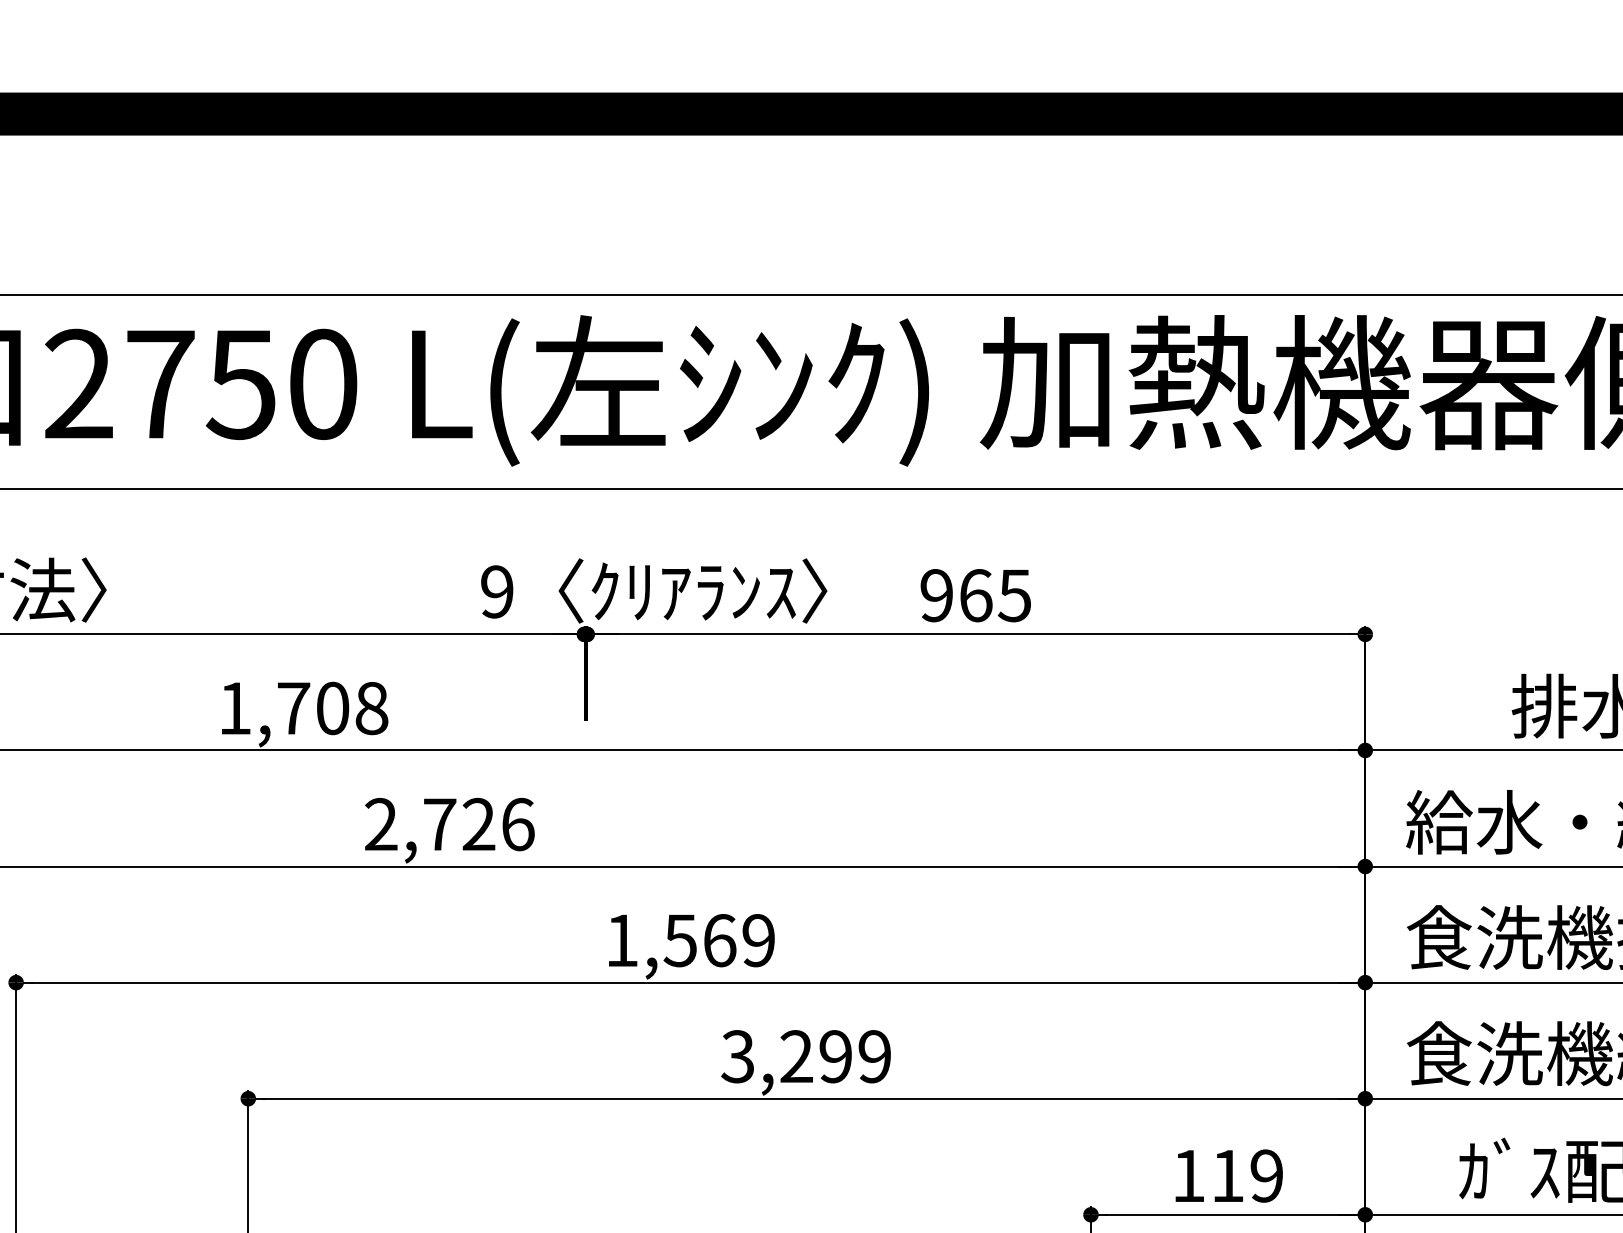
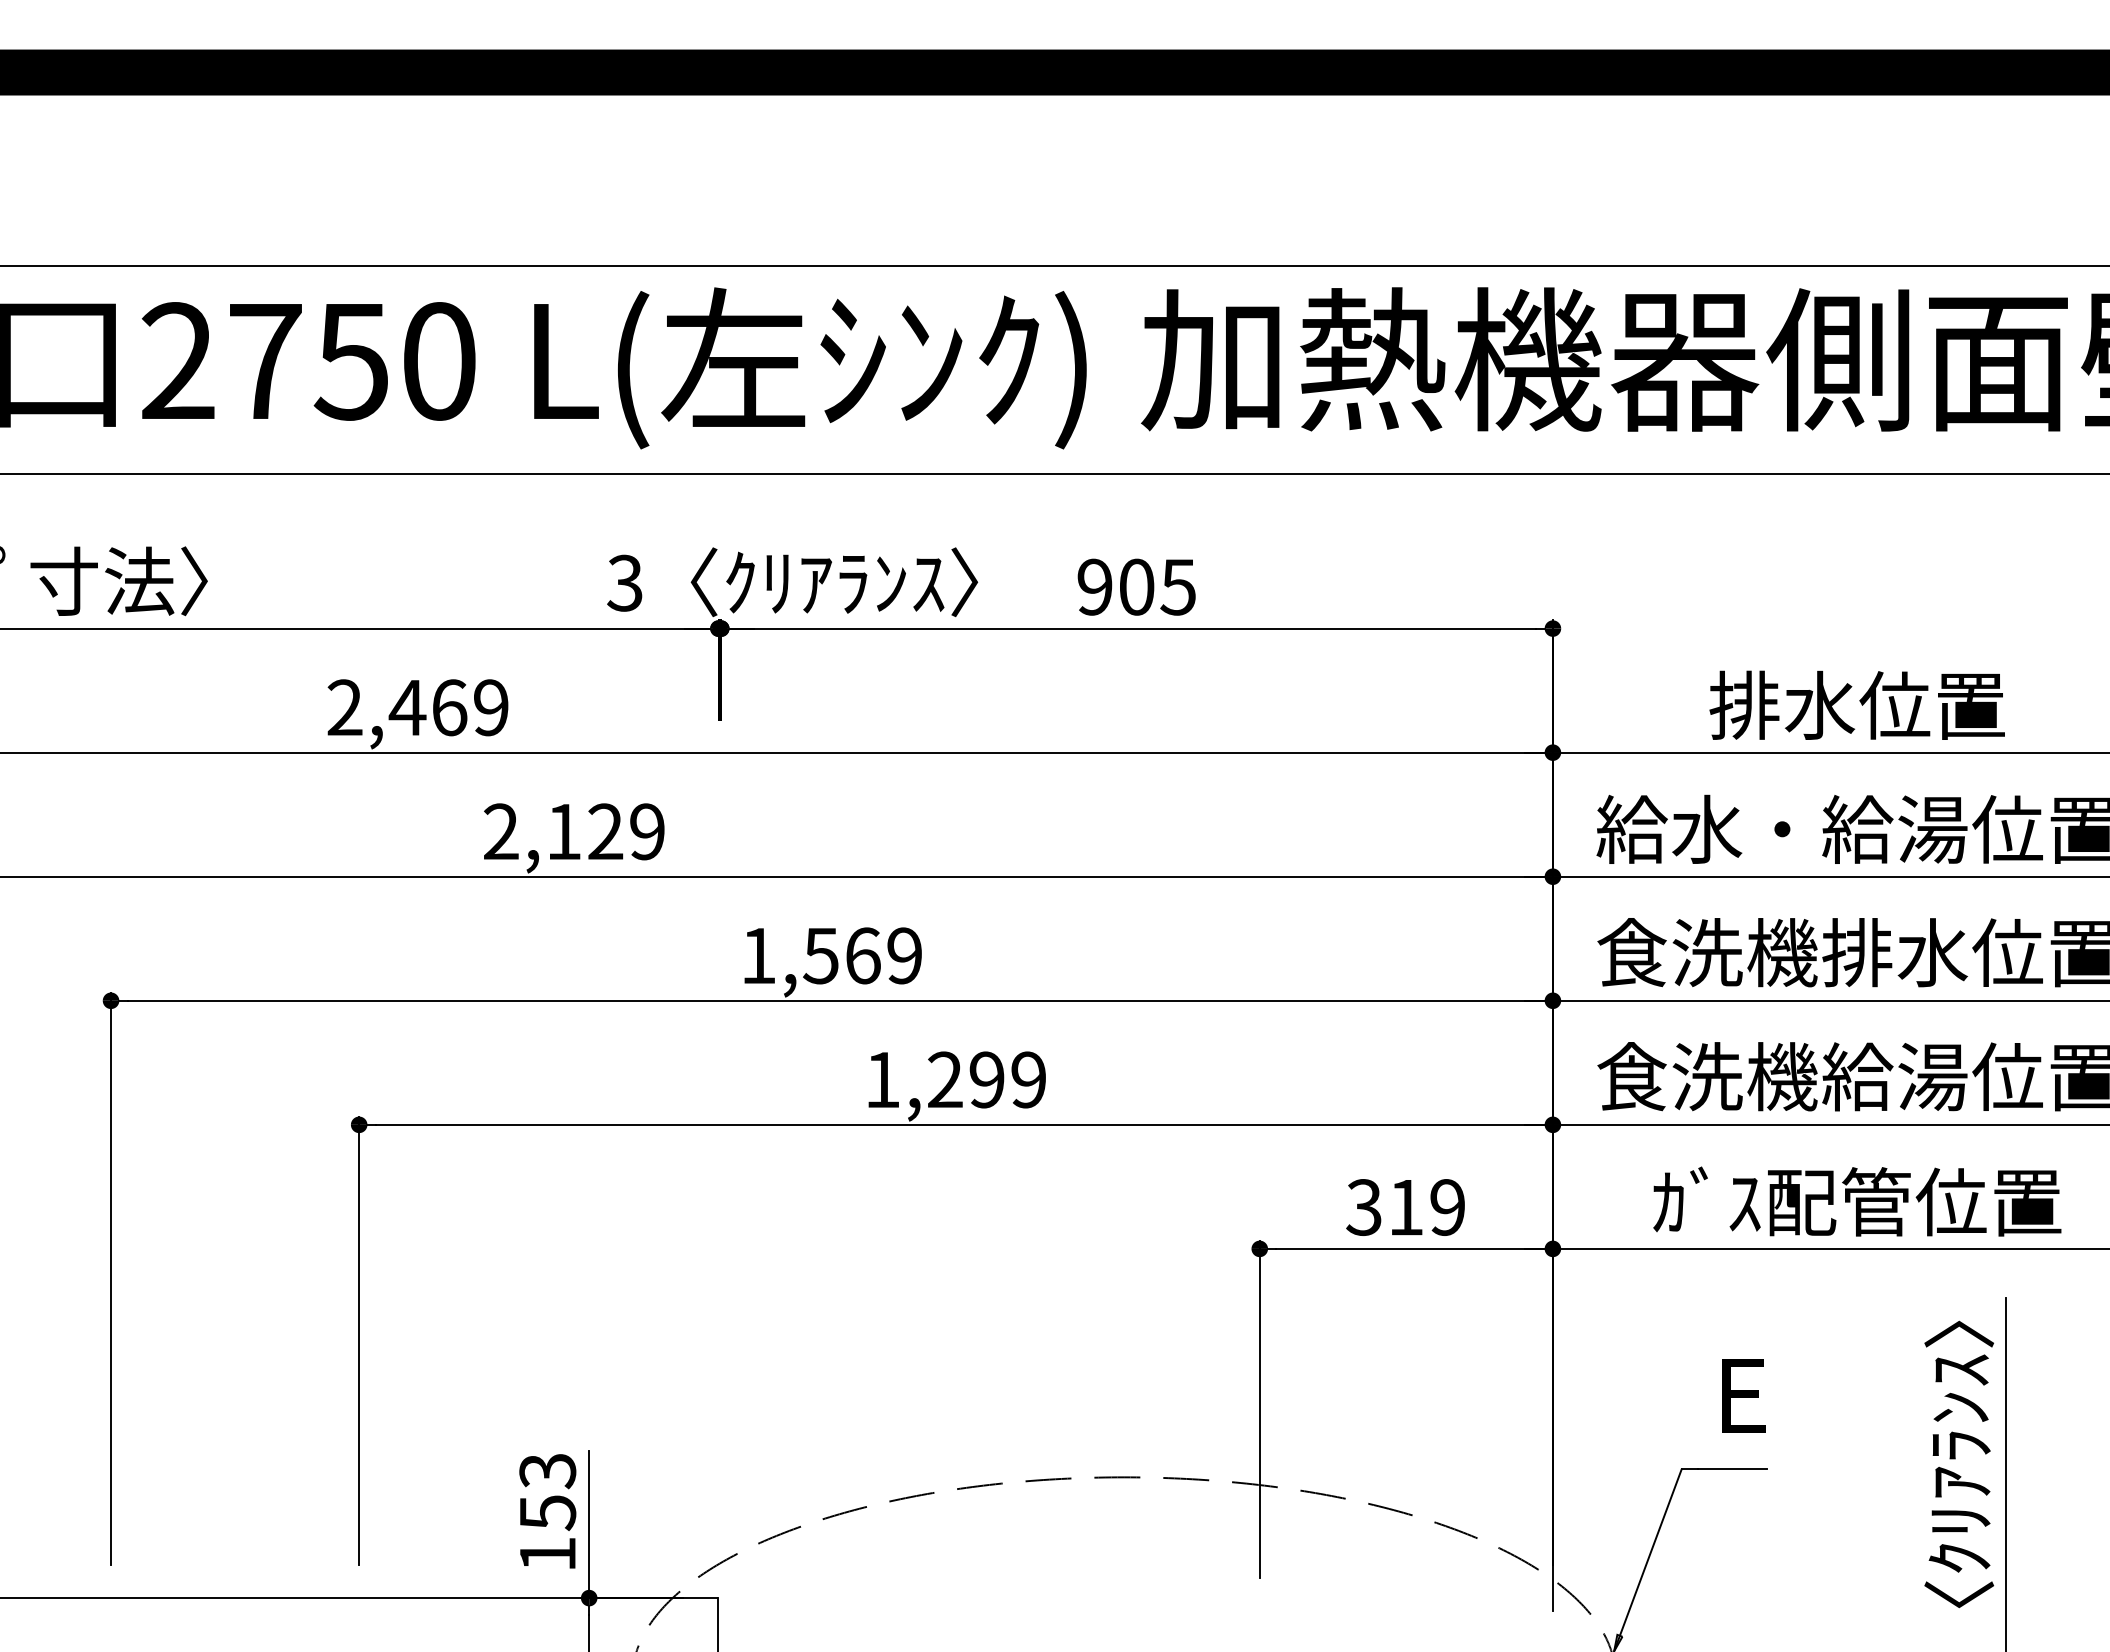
text: (496, 592) -> (624, 583), 9 -> 3
text: (976, 594) -> (1137, 586), 965 -> 905
text: (302, 708) -> (417, 707), 1,708 -> 2,469
text: (479, 824) -> (606, 831), 2,726 -> 2,129
text: (737, 1056) -> (881, 1079), 3,299 -> 1,299
text: (1188, 1176) -> (1363, 1207), 119 -> 319

